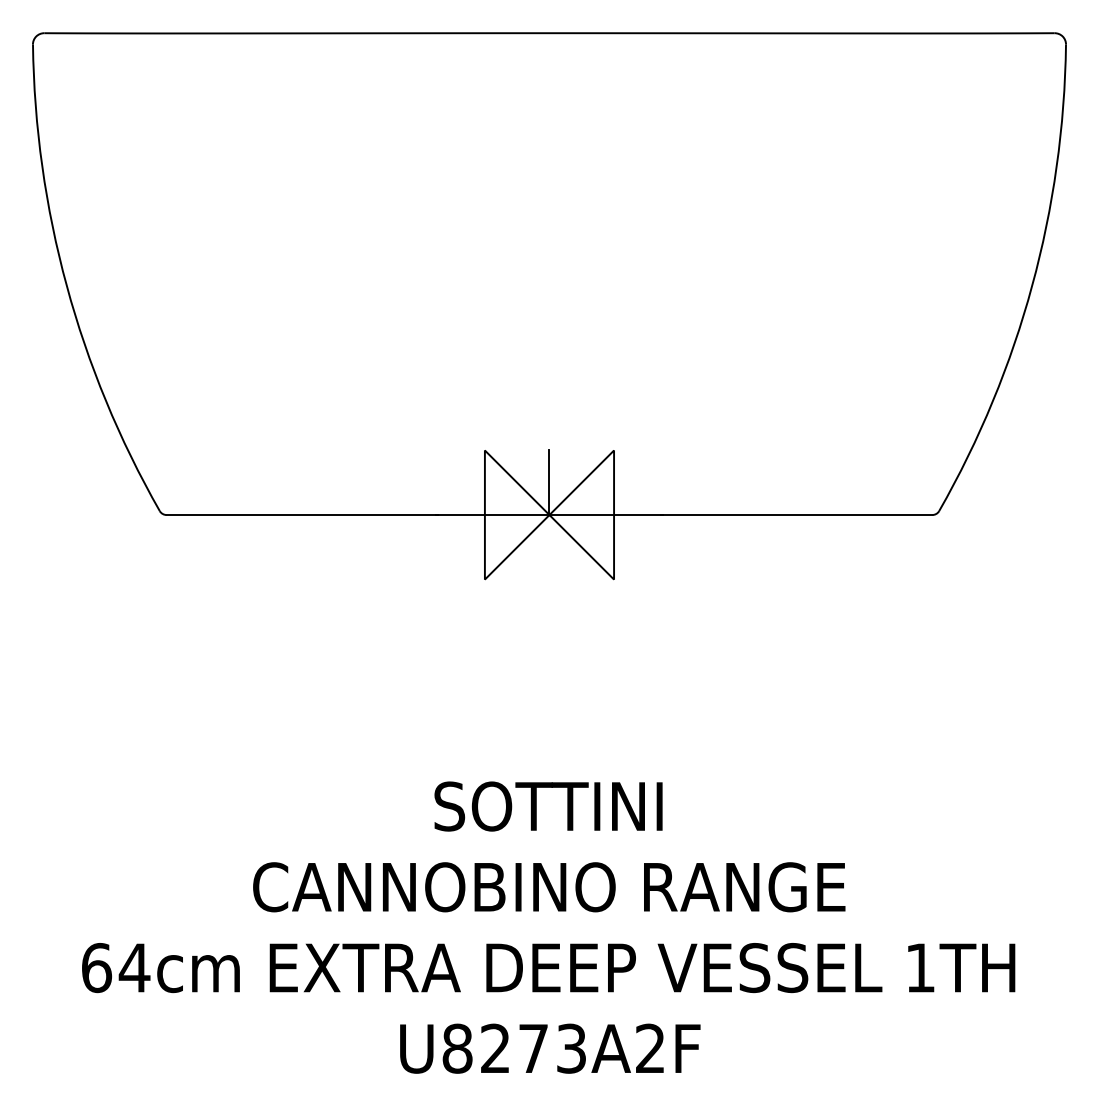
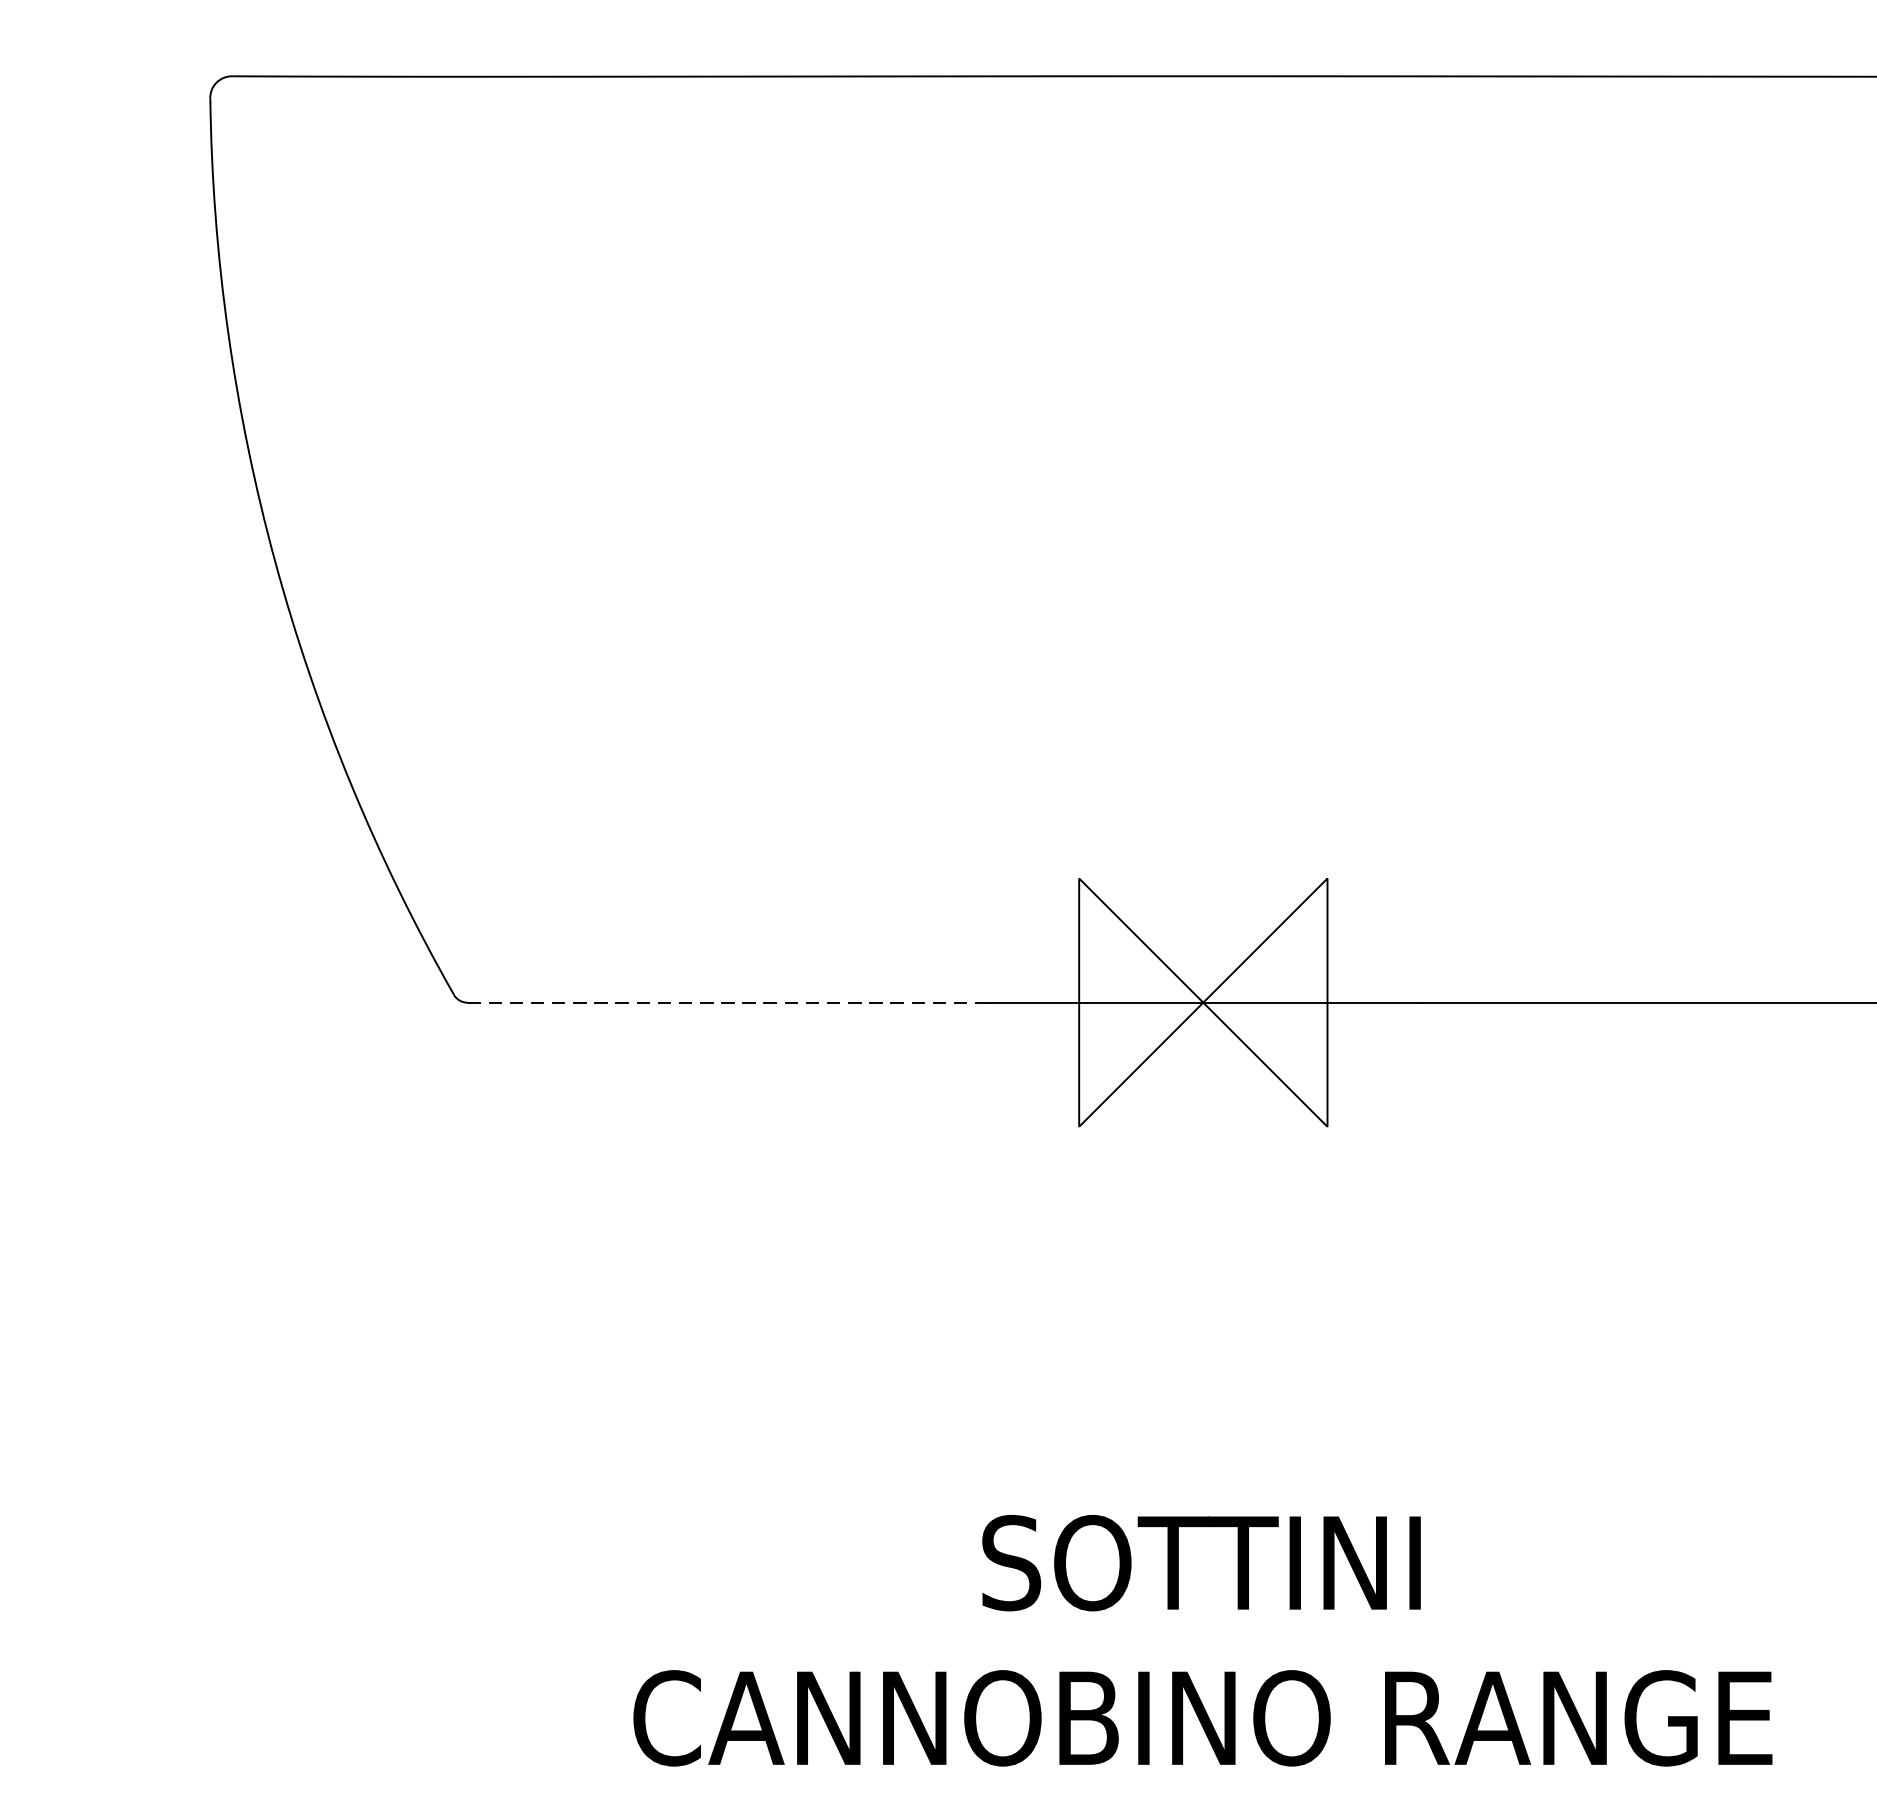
line: (549, 482) -> (1203, 940), removed
line: (301, 515) -> (726, 1003), solid -> dashed

